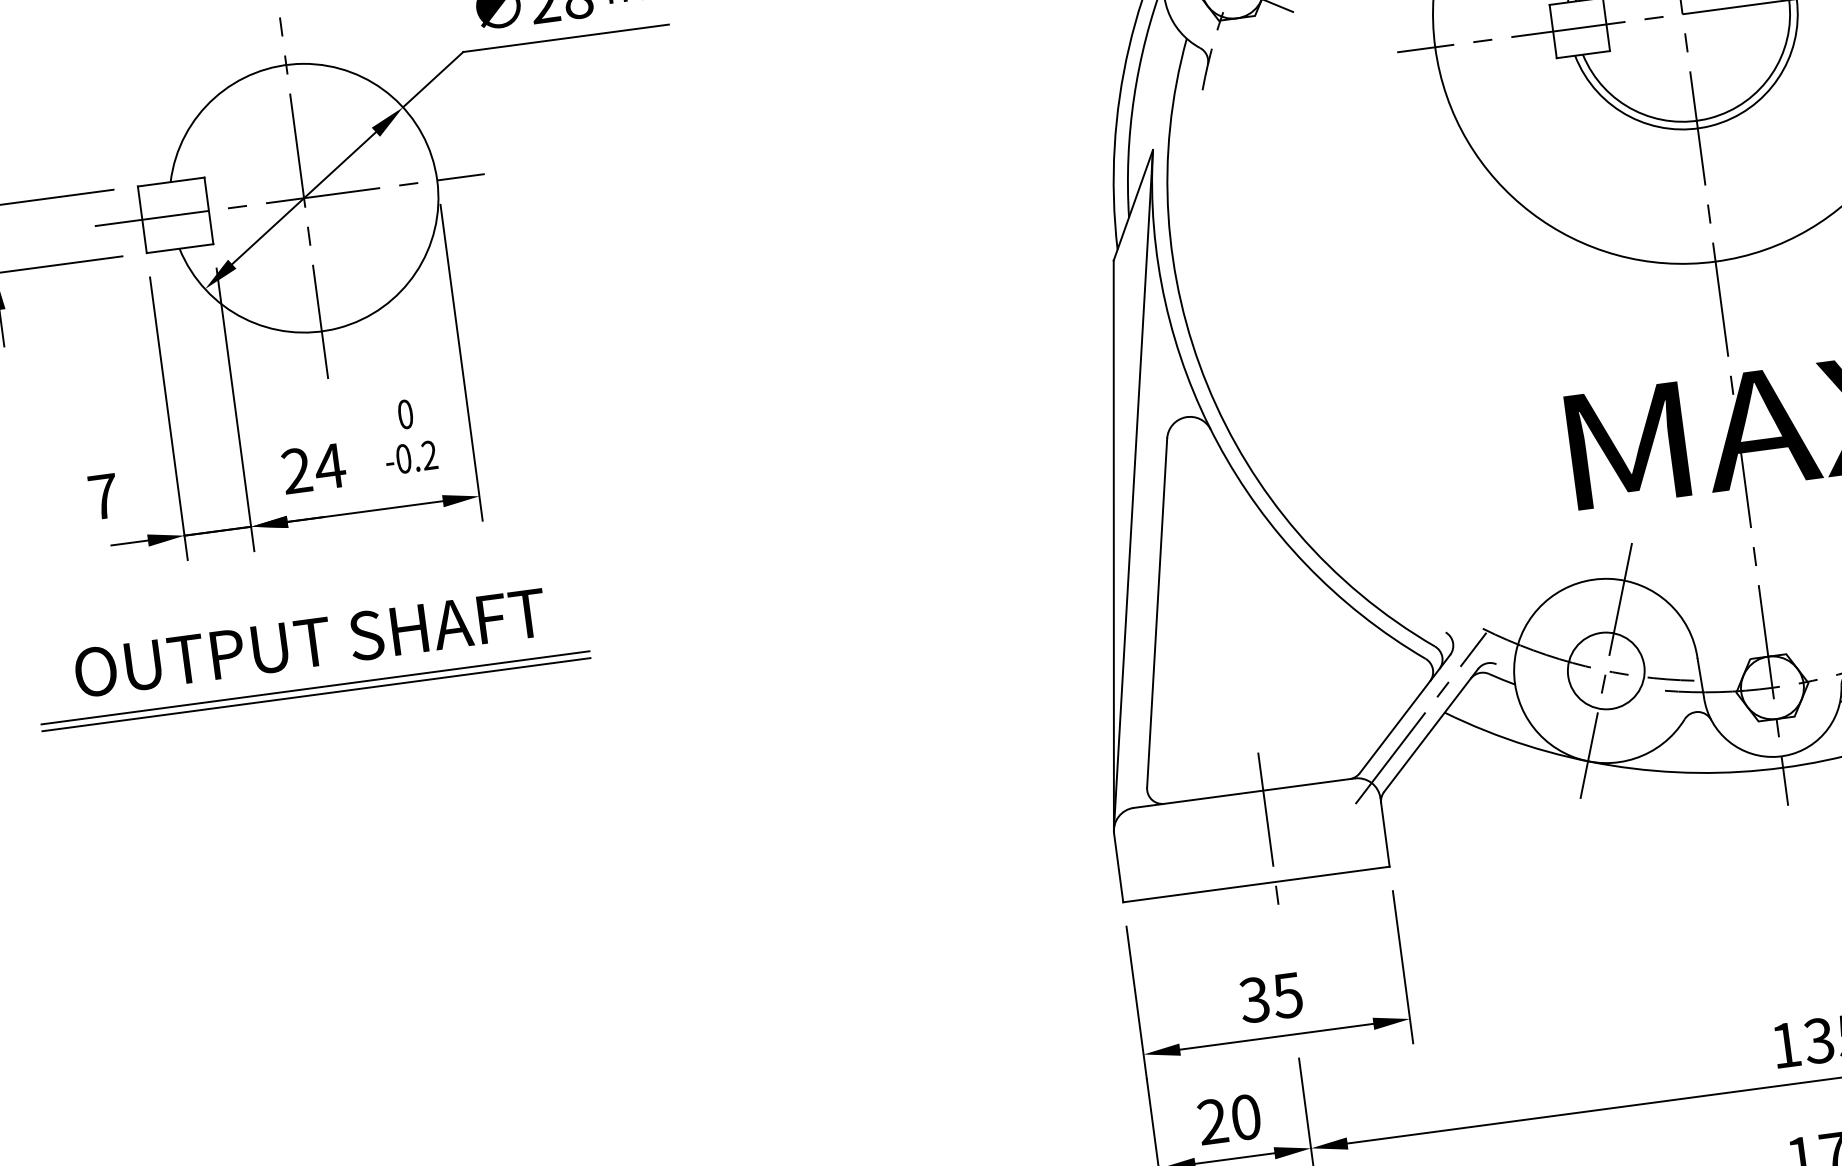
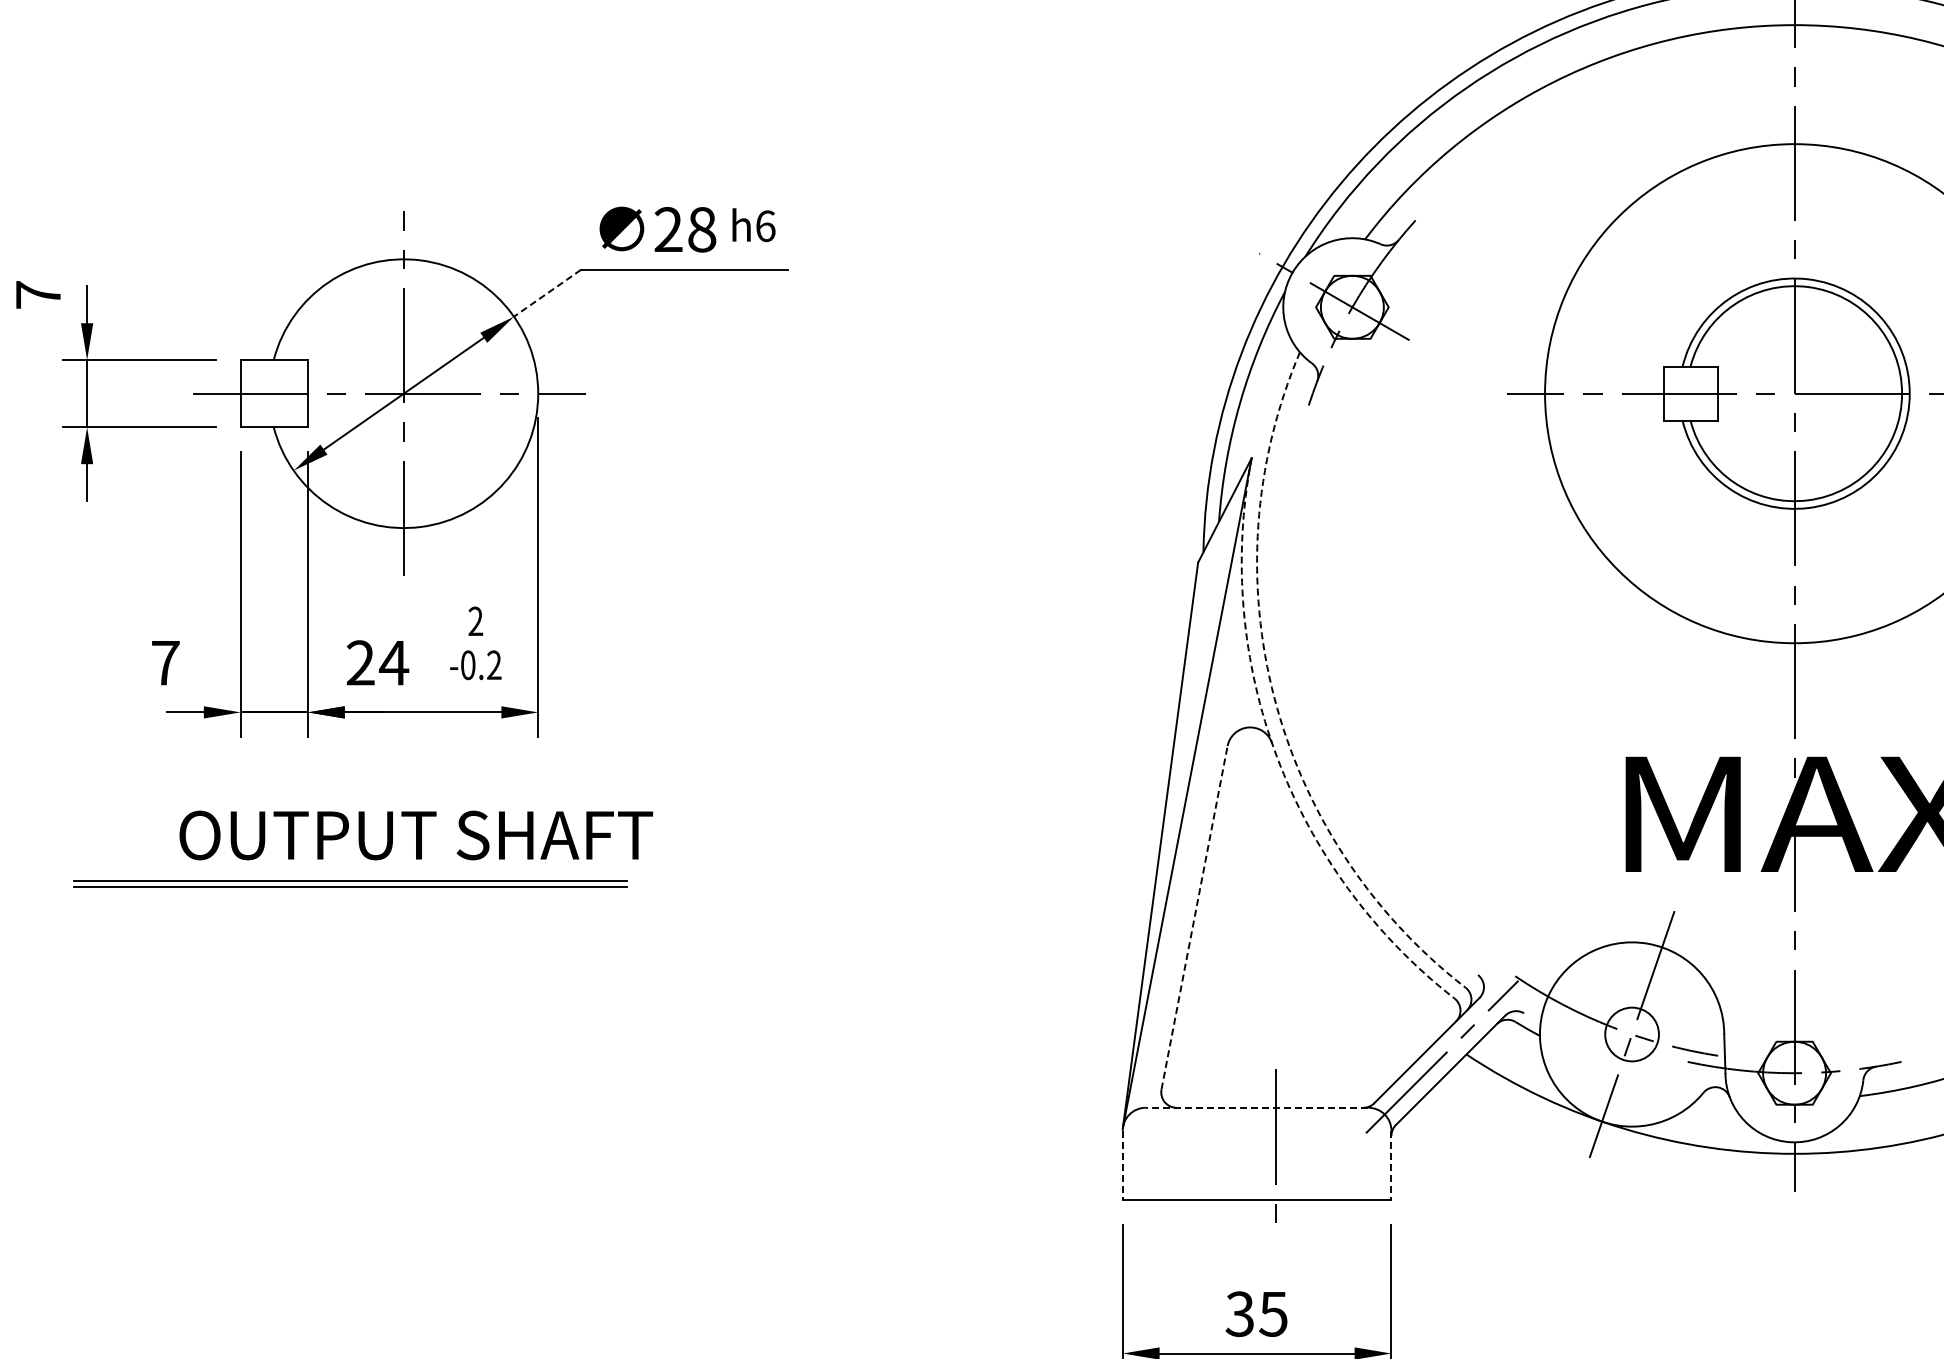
line: (433, 79) -> (547, 293), solid -> dashed
arc: (1207, 385) -> (1274, 698), solid -> dashed
text: (405, 414) -> (475, 621), 0 -> 2
arc: (1218, 442) -> (1277, 756), solid -> dashed
line: (1157, 612) -> (1194, 917), solid -> dashed
text: (310, 643) -> (416, 835), moved
circle: (1605, 671) -> (1631, 1034), size x0.7
line: (1243, 792) -> (1256, 1107), solid -> dashed
line: (1385, 832) -> (1391, 1165), solid -> dashed
line: (1118, 868) -> (1122, 1165), solid -> dashed

